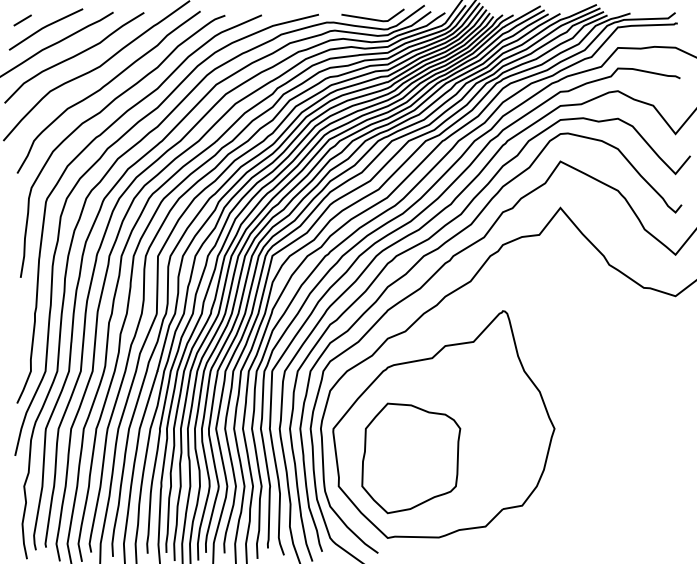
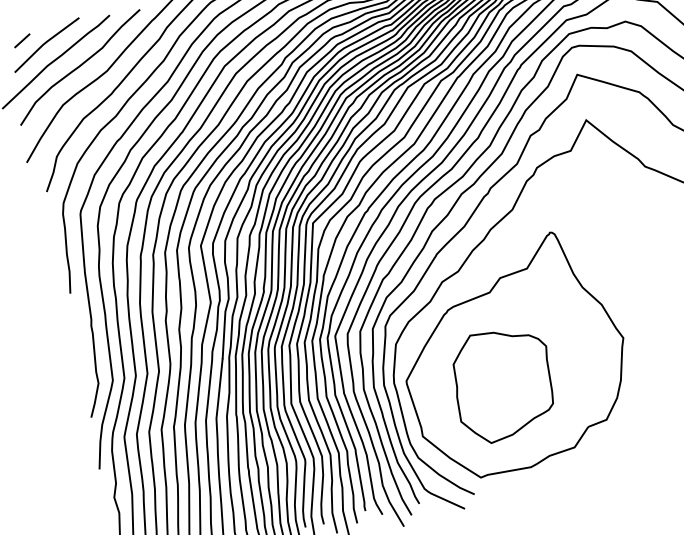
part: (411, 458) -> (504, 384), moved

